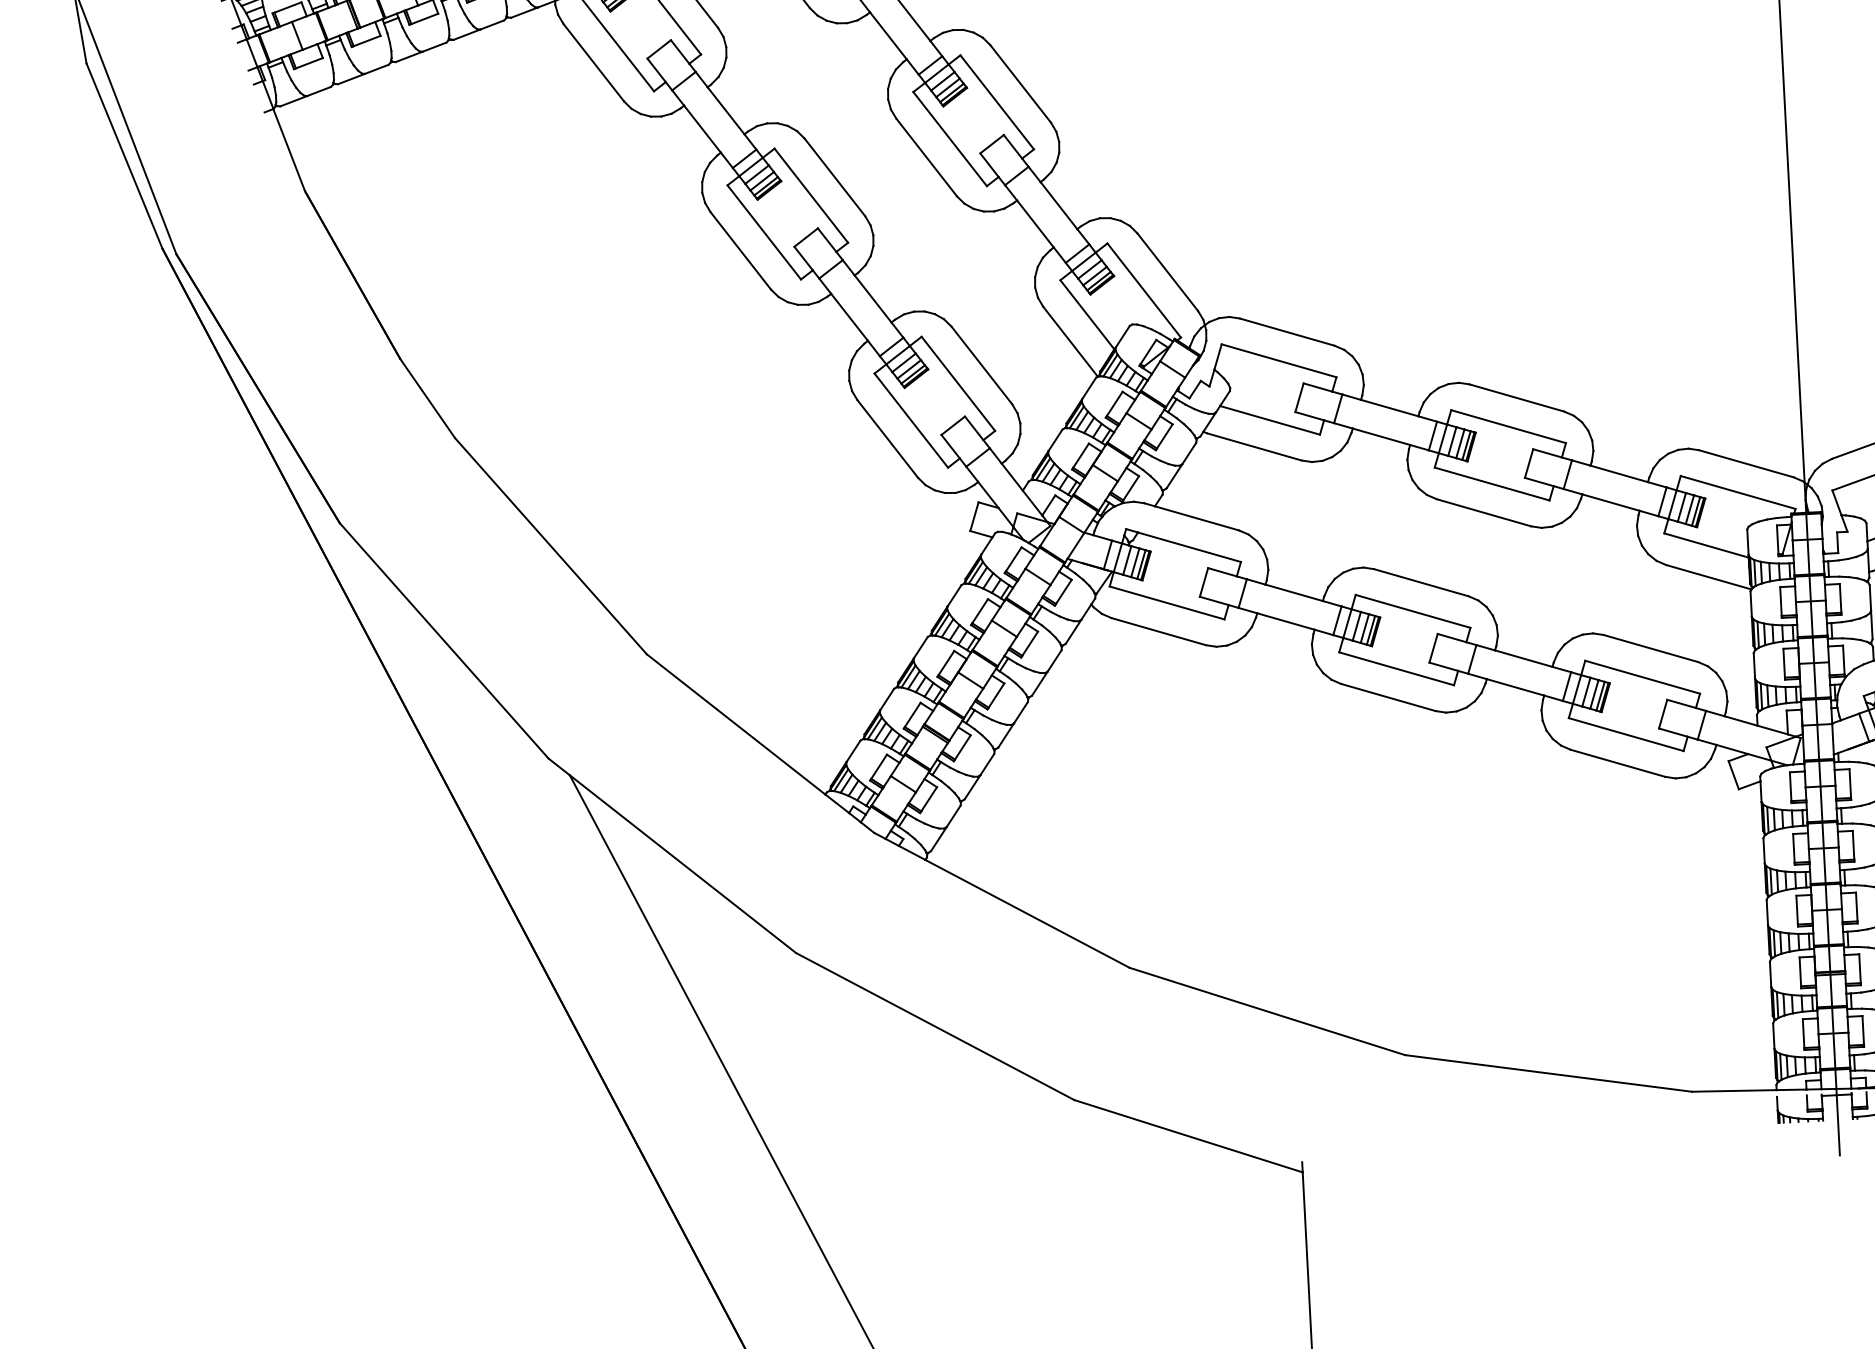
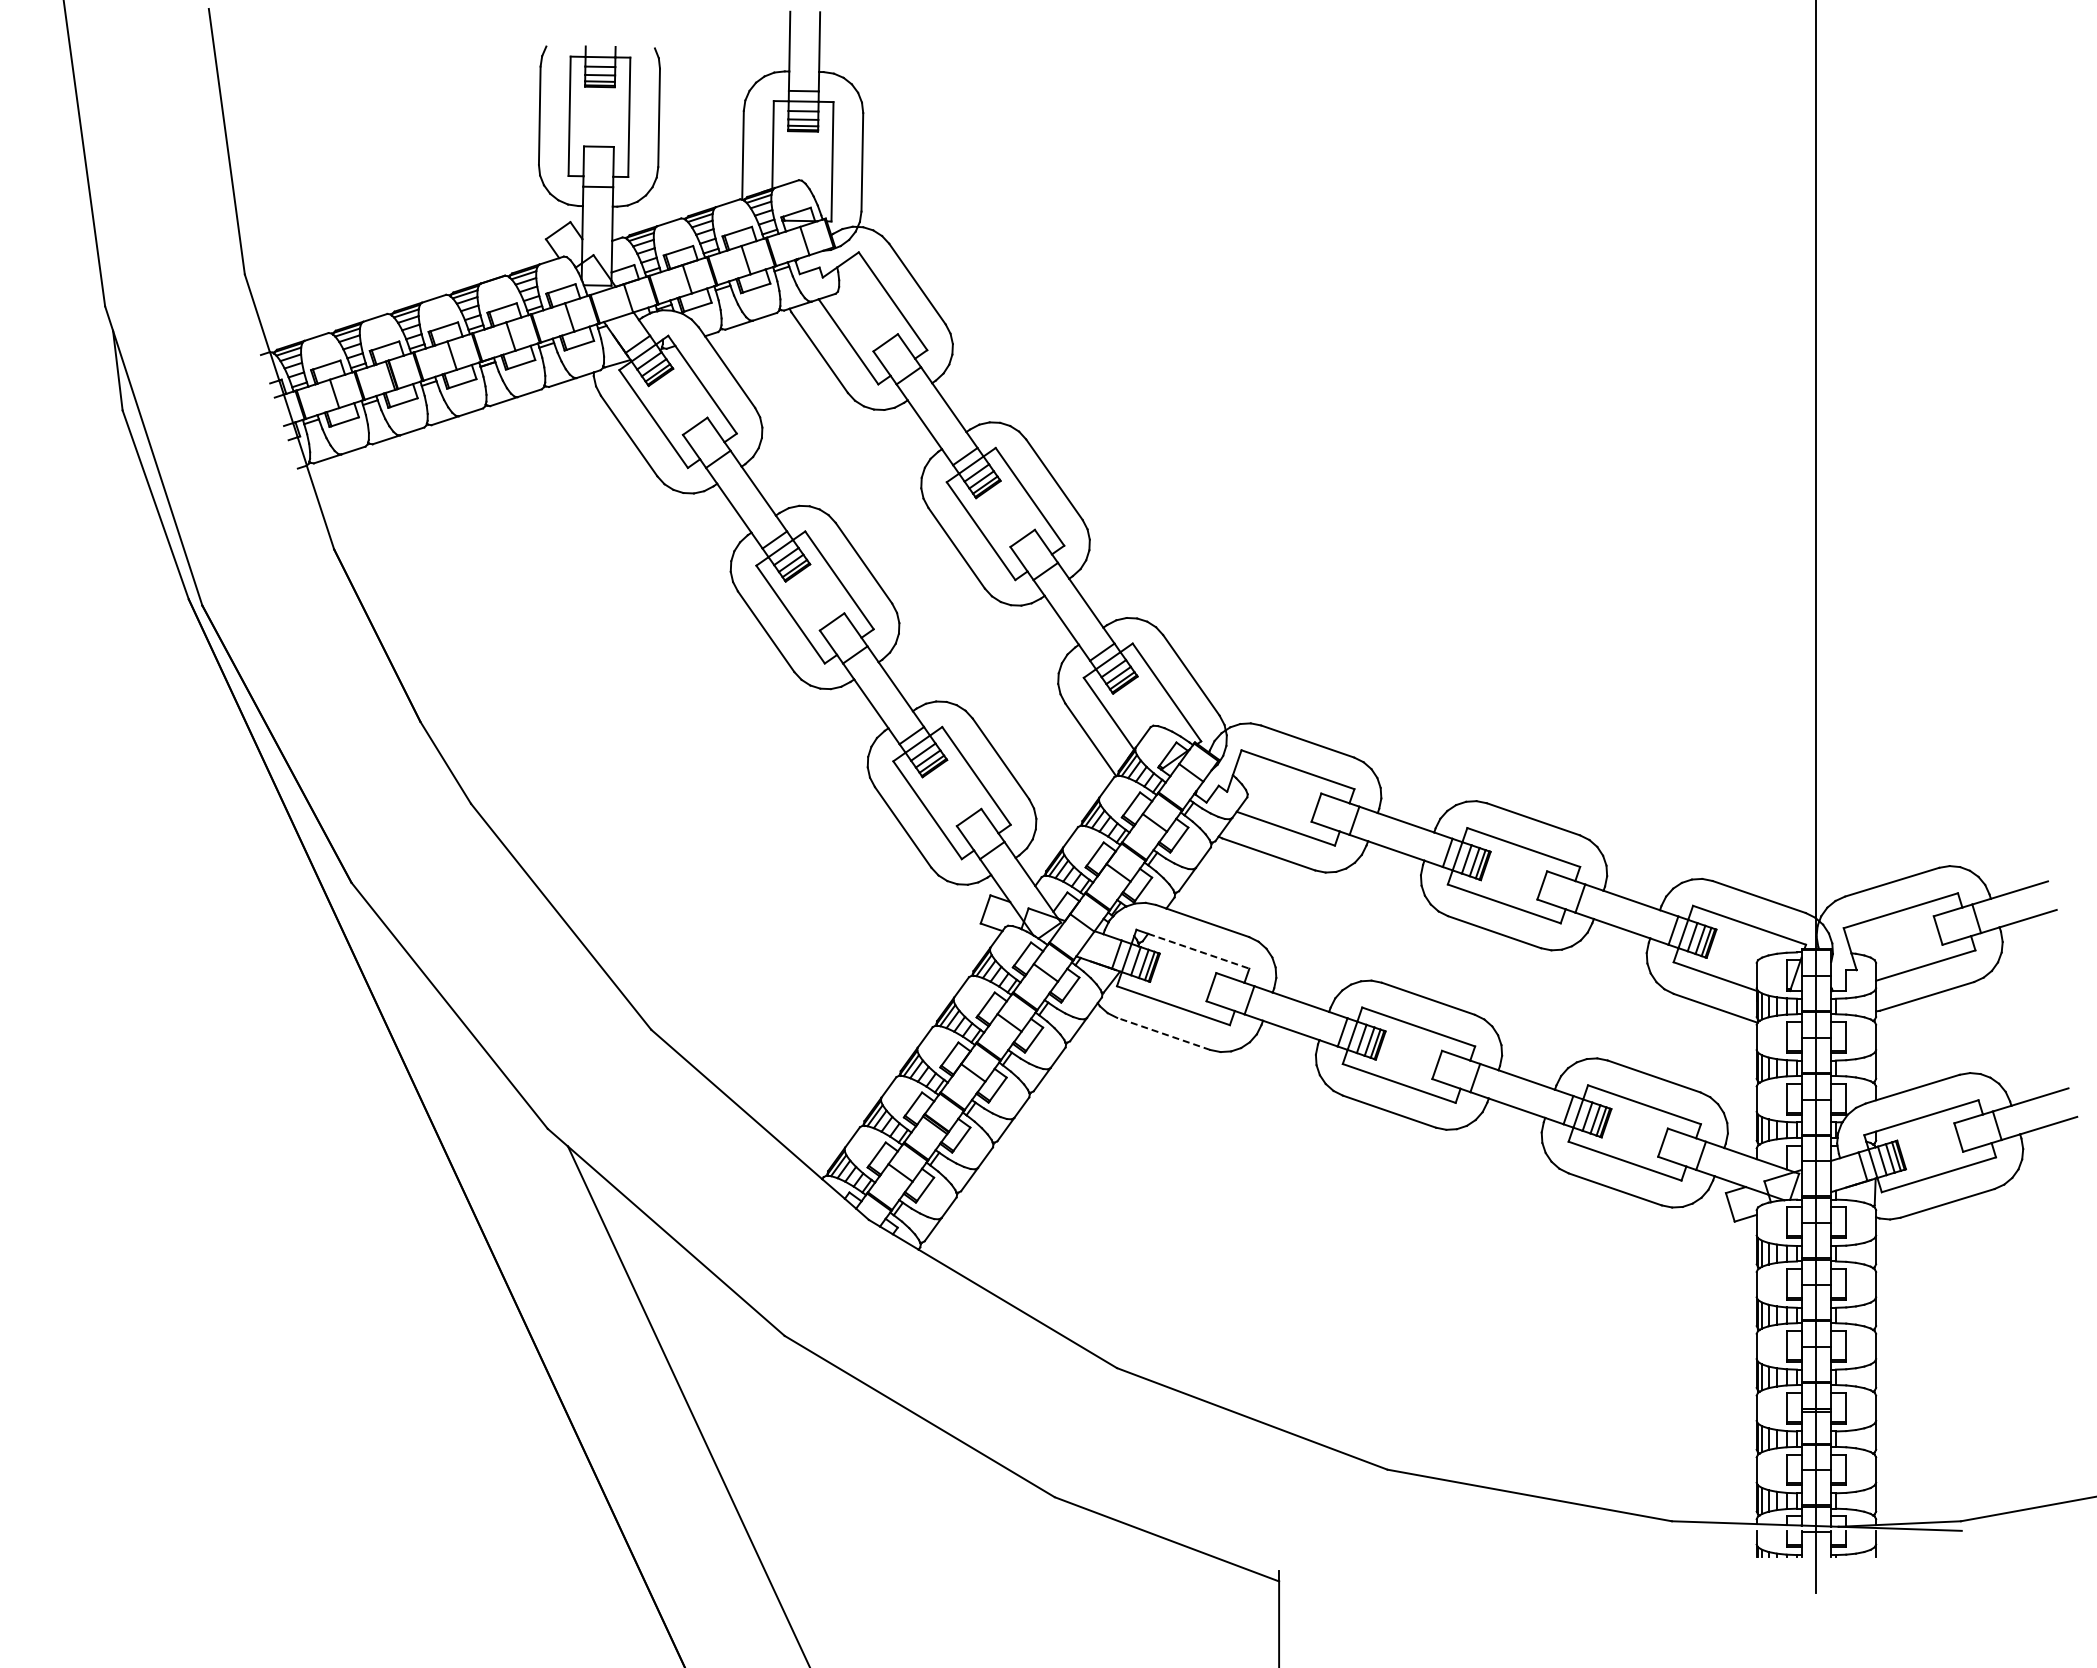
line: (1189, 547) -> (1198, 951), solid -> dashed
line: (1158, 631) -> (1163, 1033), solid -> dashed

